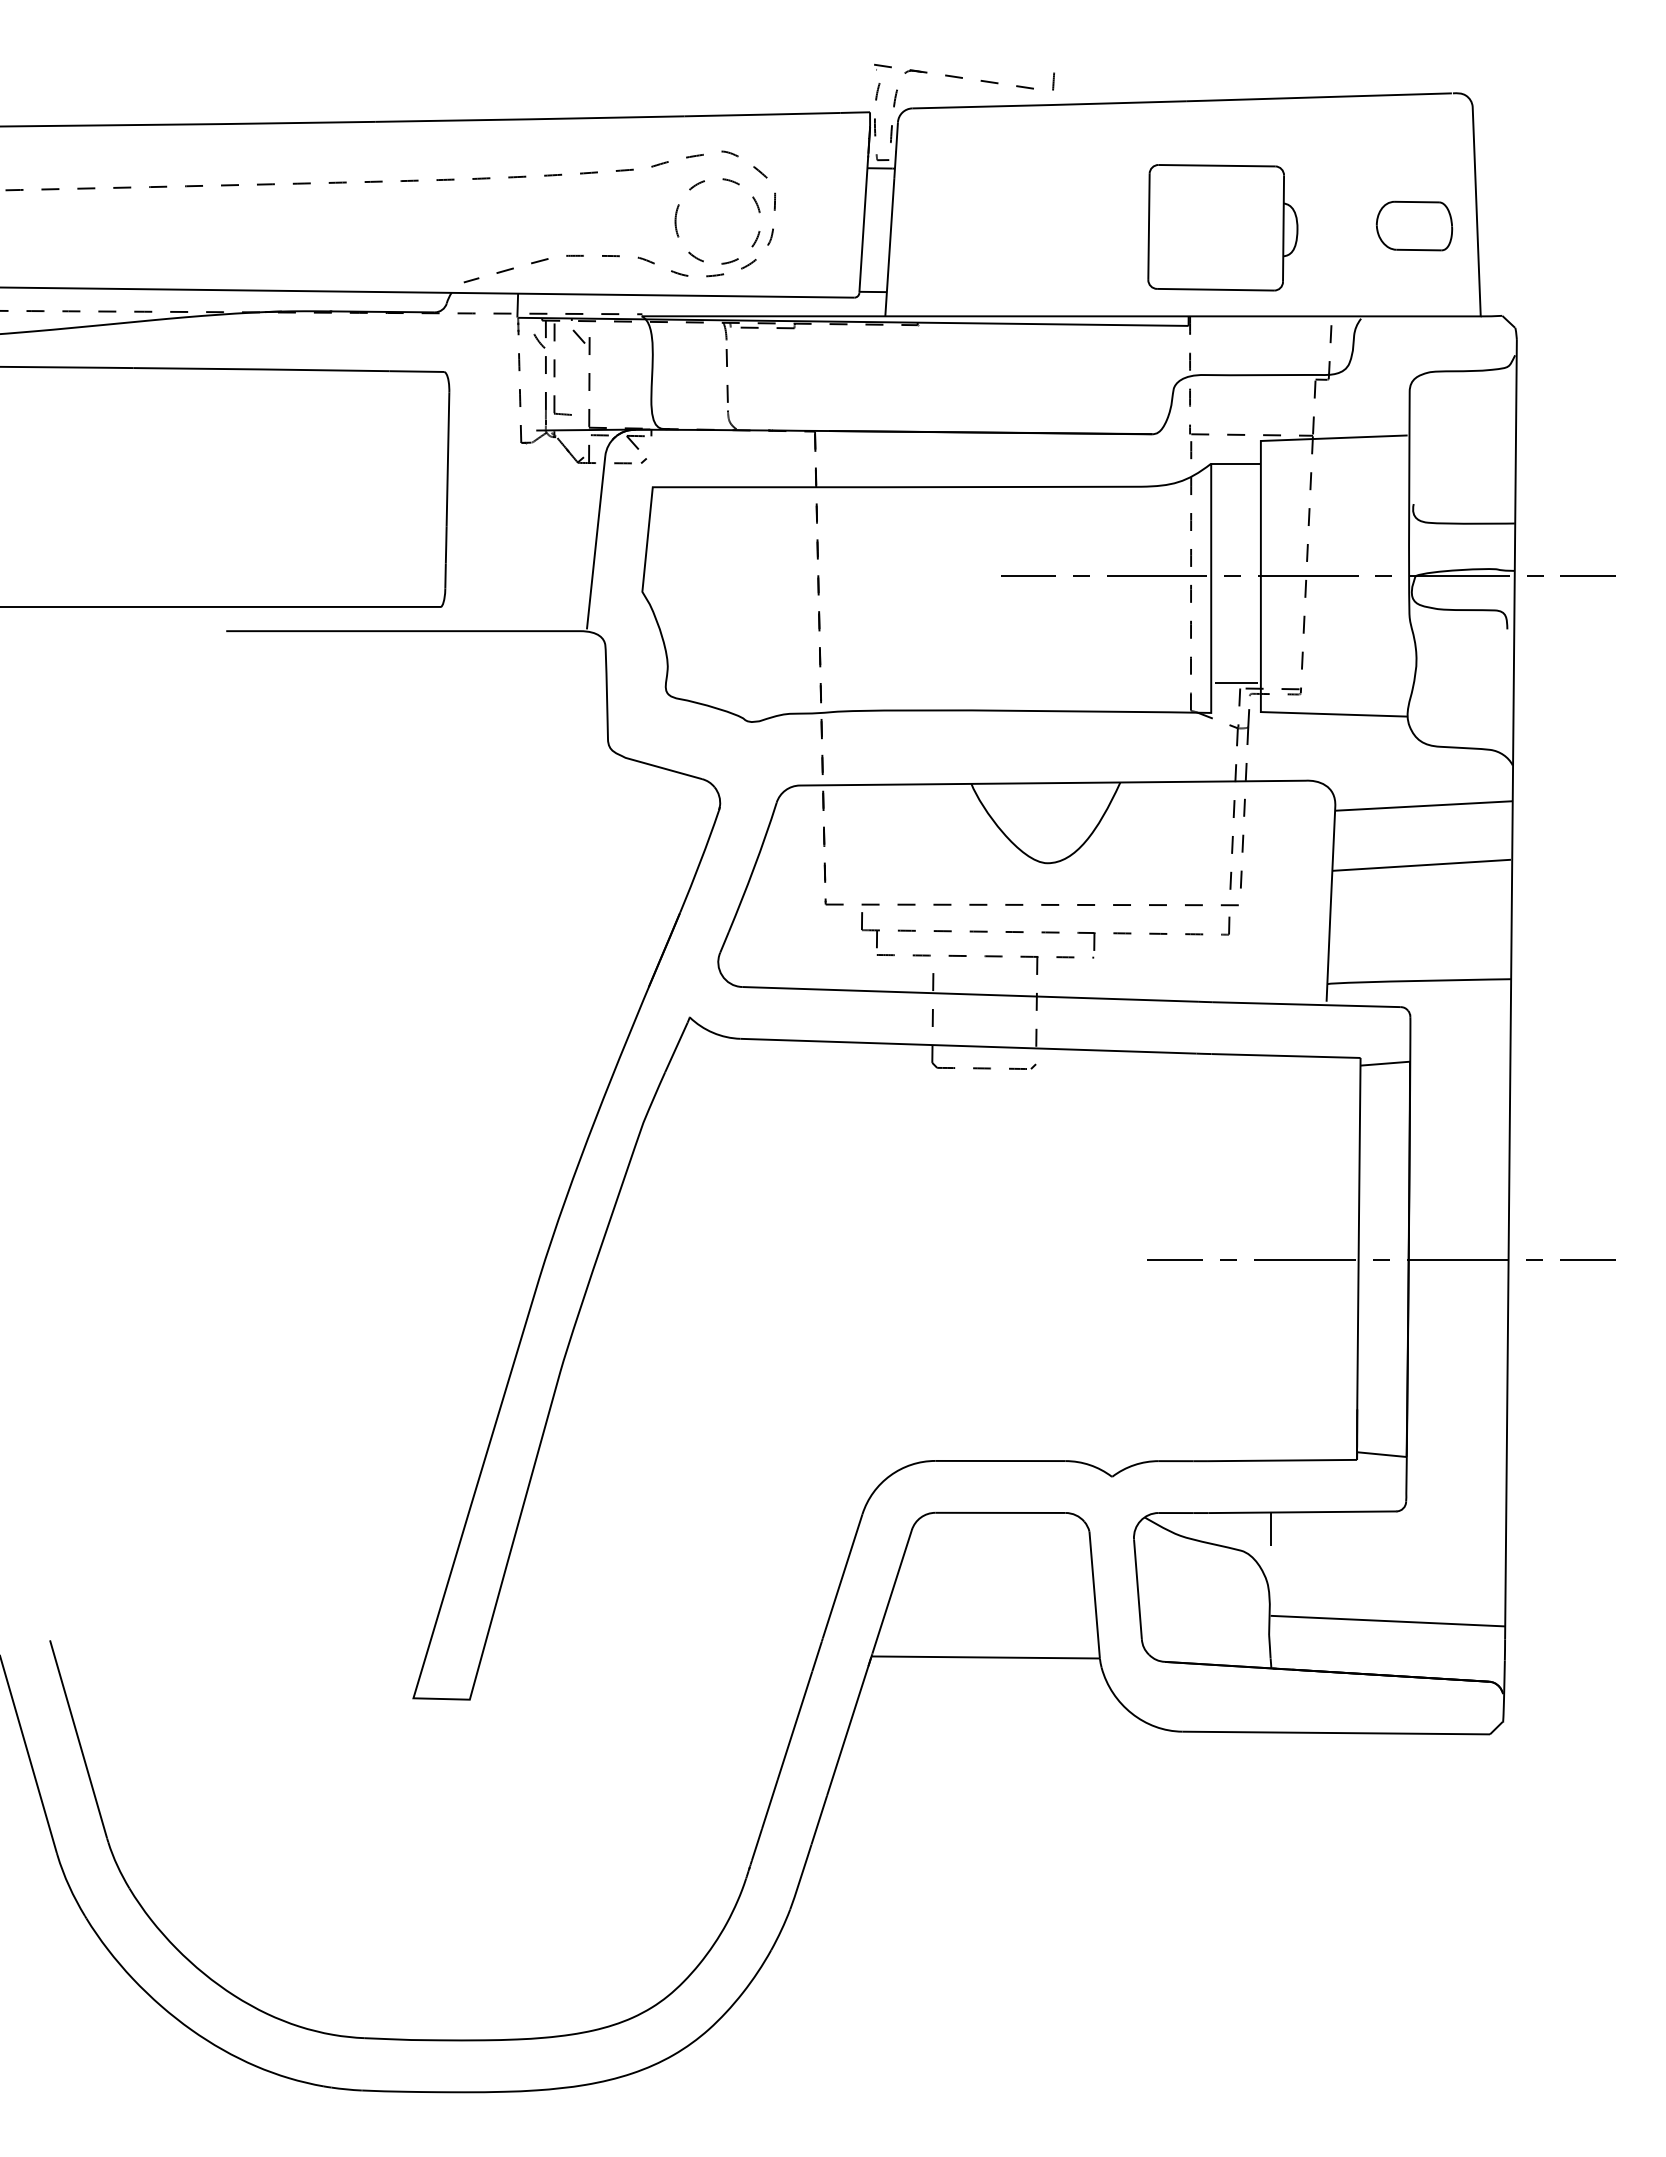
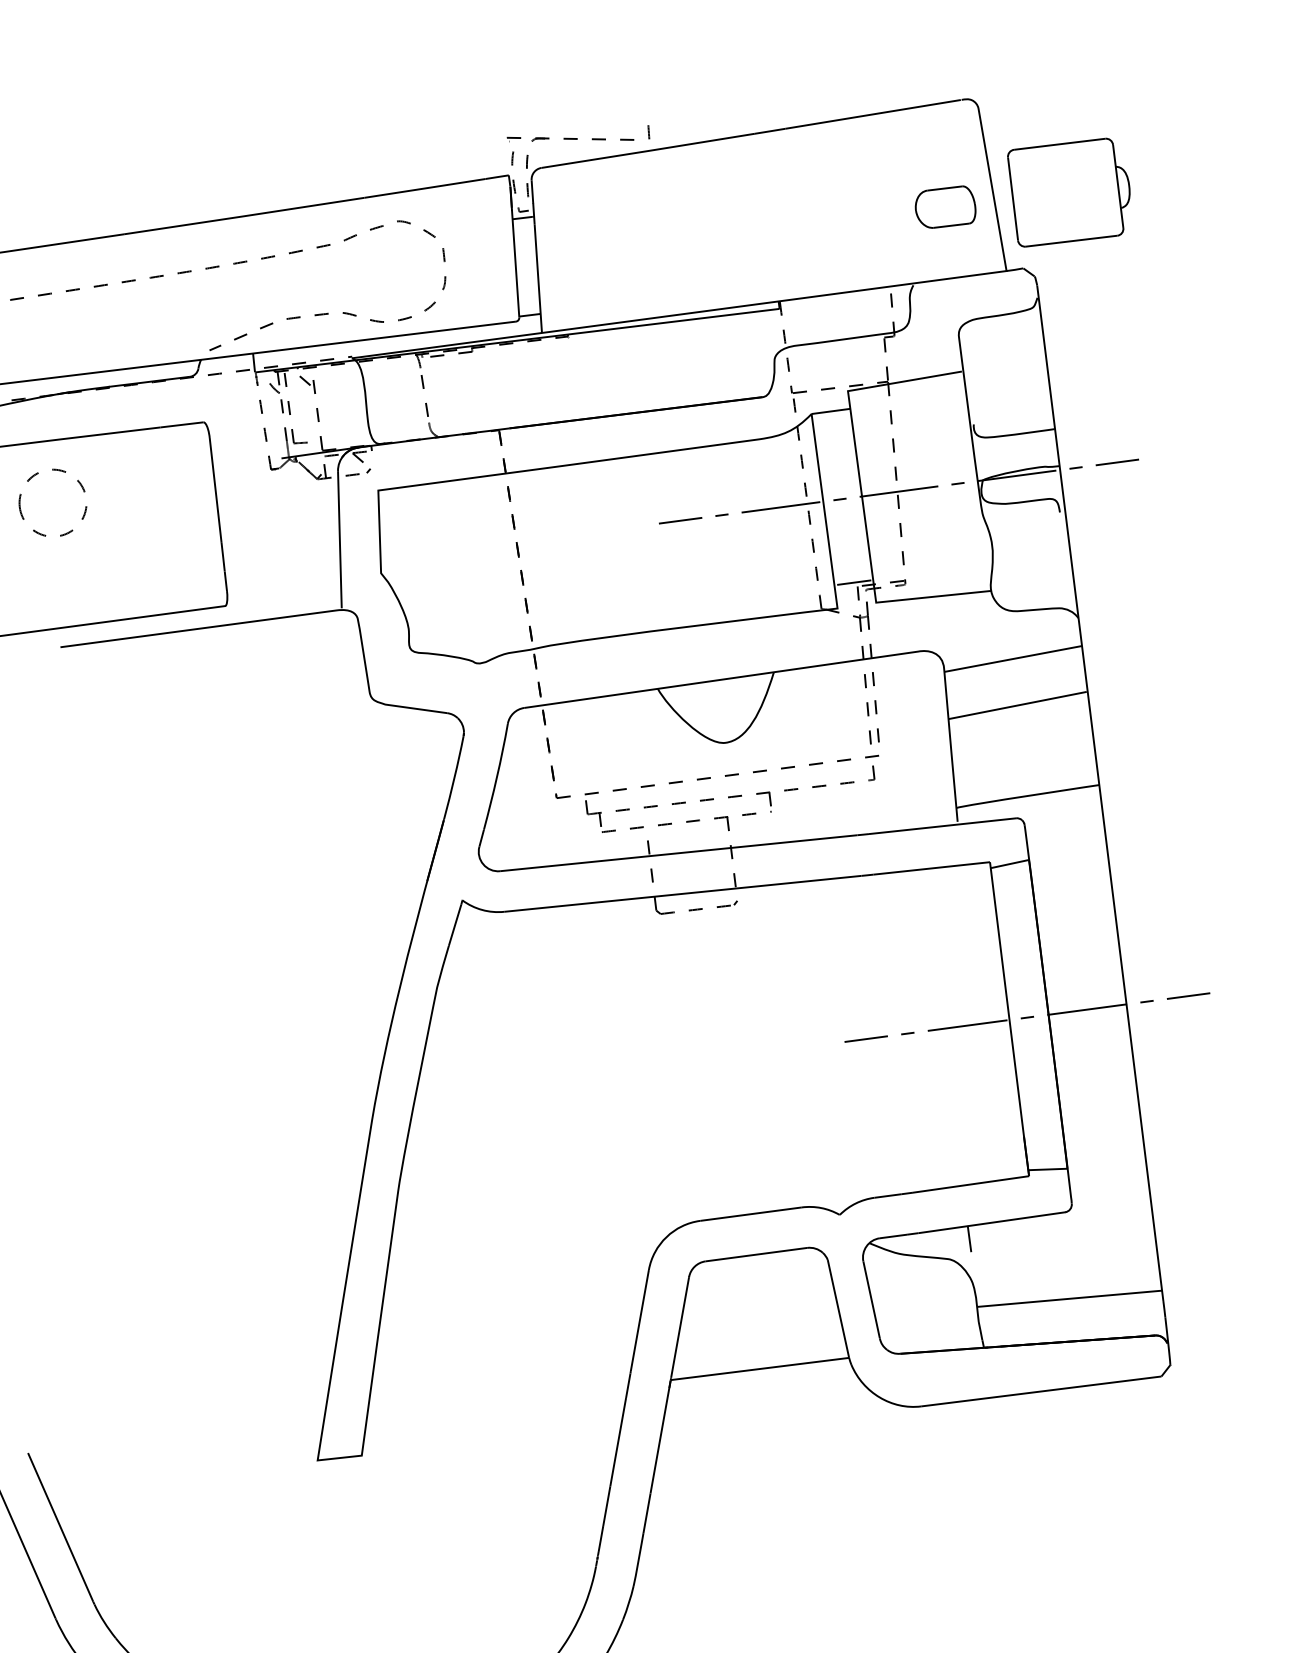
part: (677, 213) -> (20, 501), moved
part: (1222, 227) -> (1070, 191), moved

